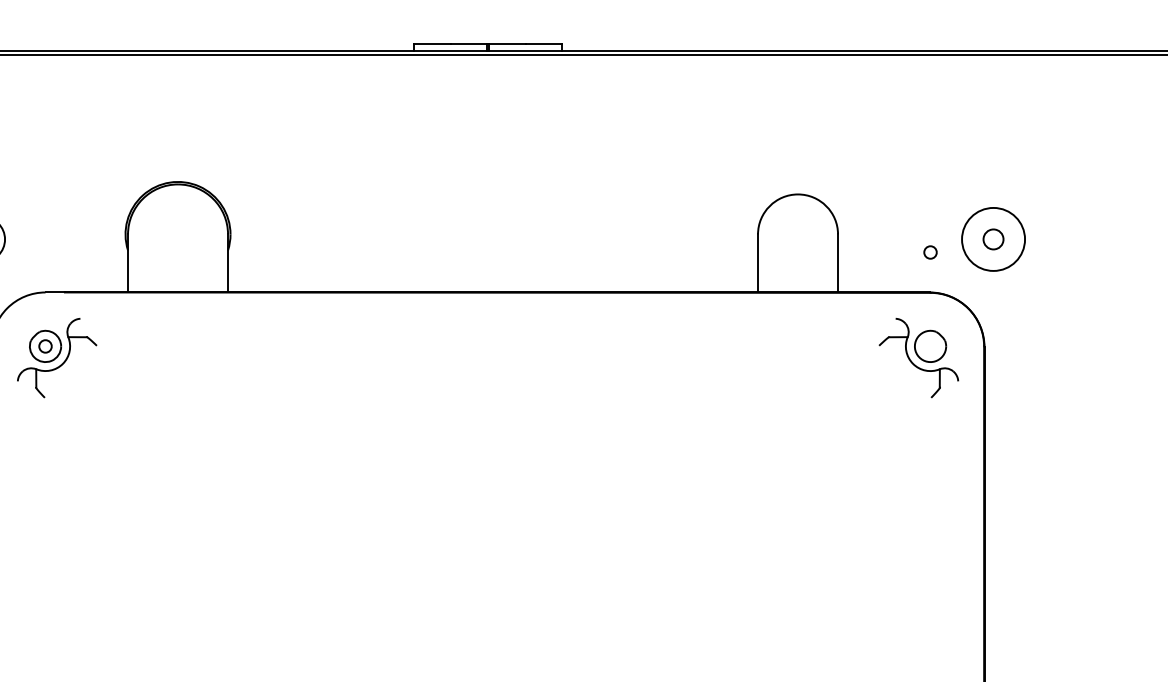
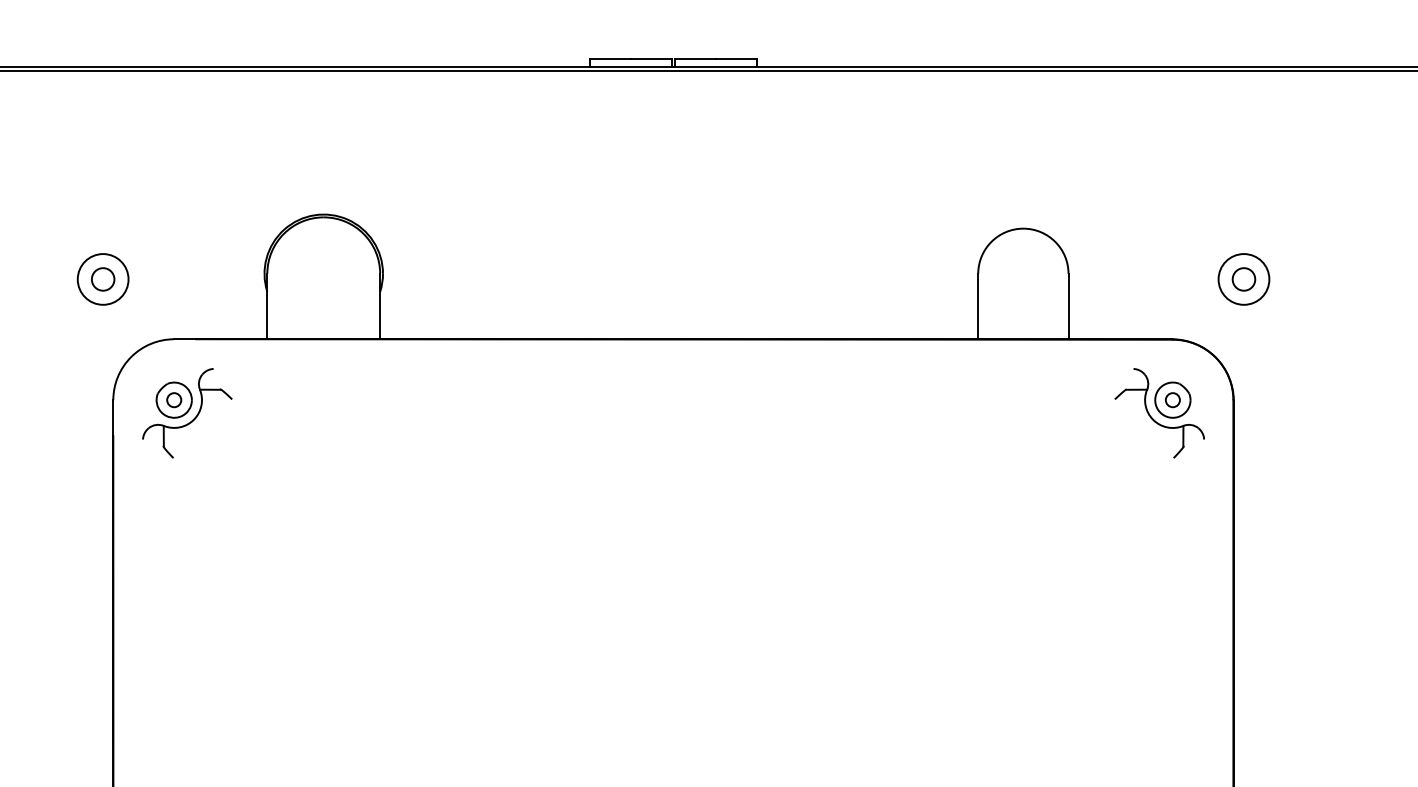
circle: (993, 239) -> (1243, 279), size x0.71
circle: (930, 252) -> (1172, 400), moved

